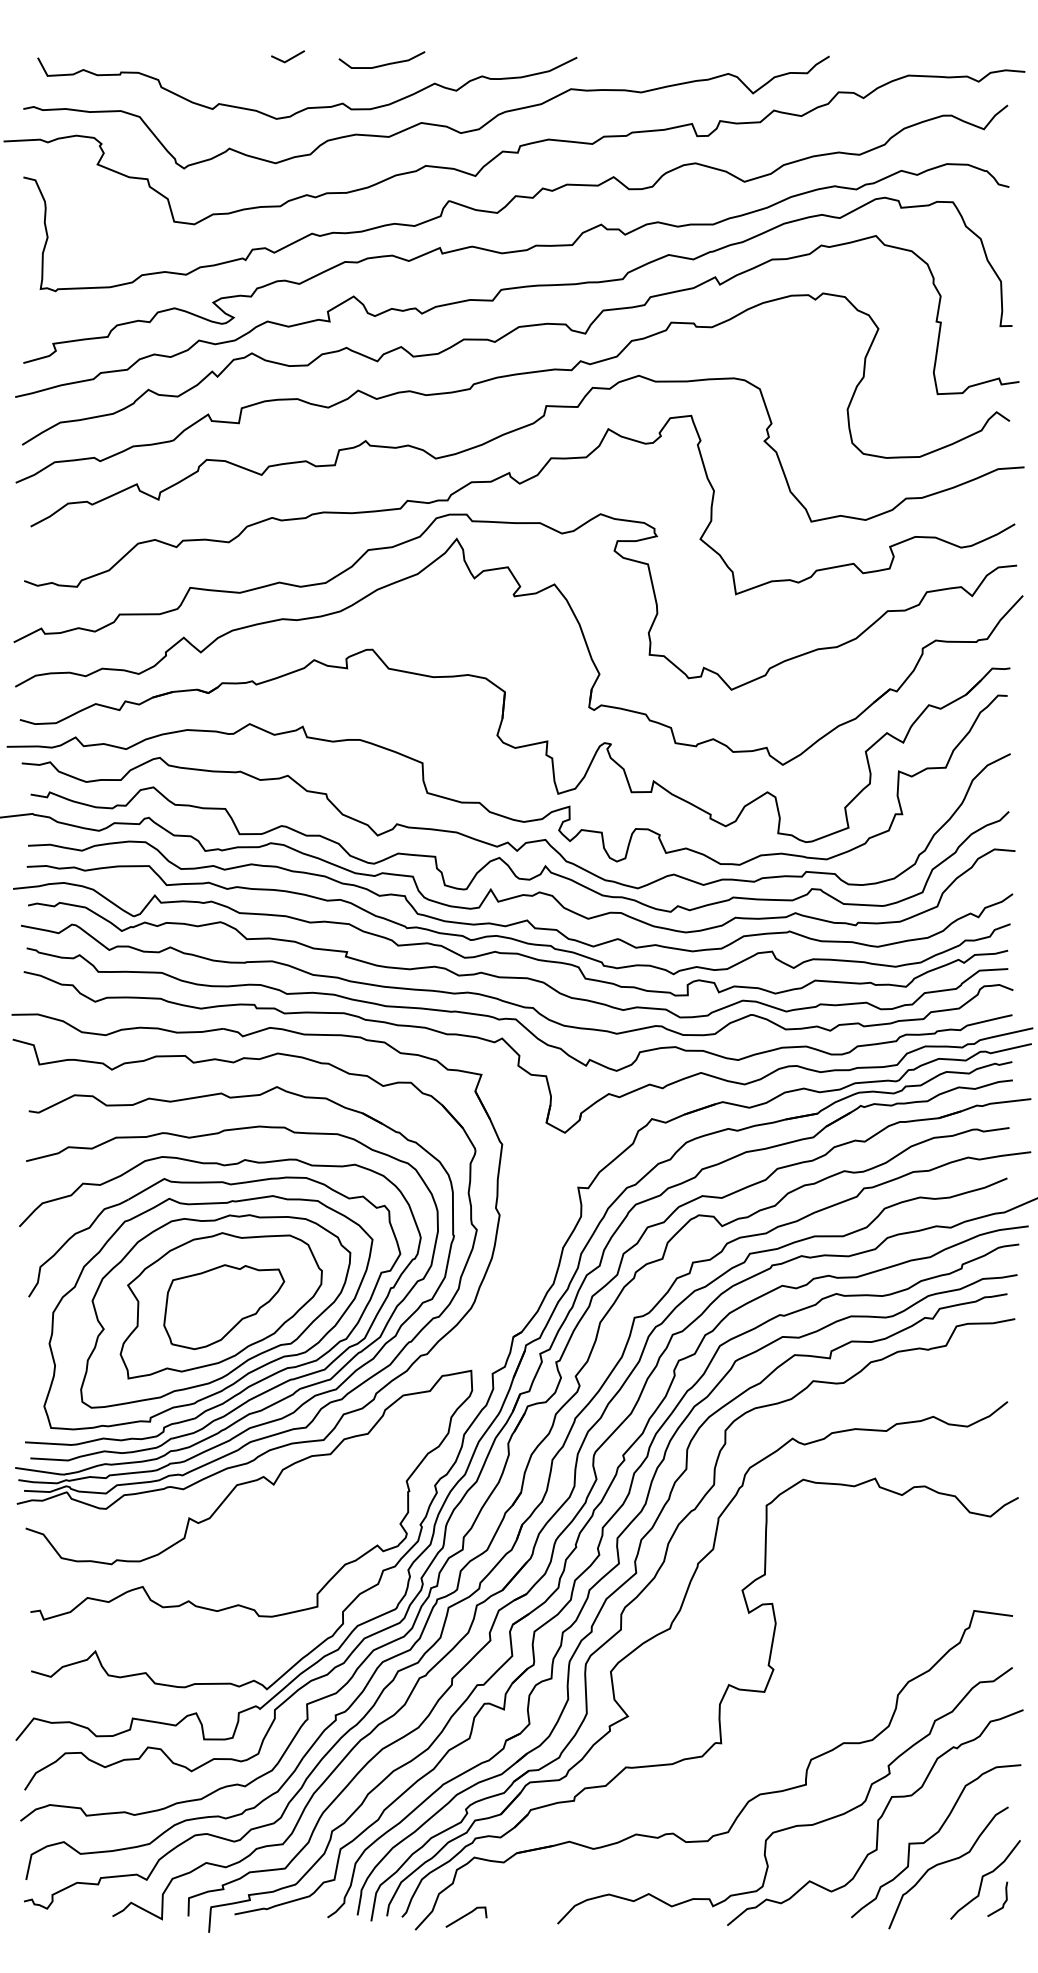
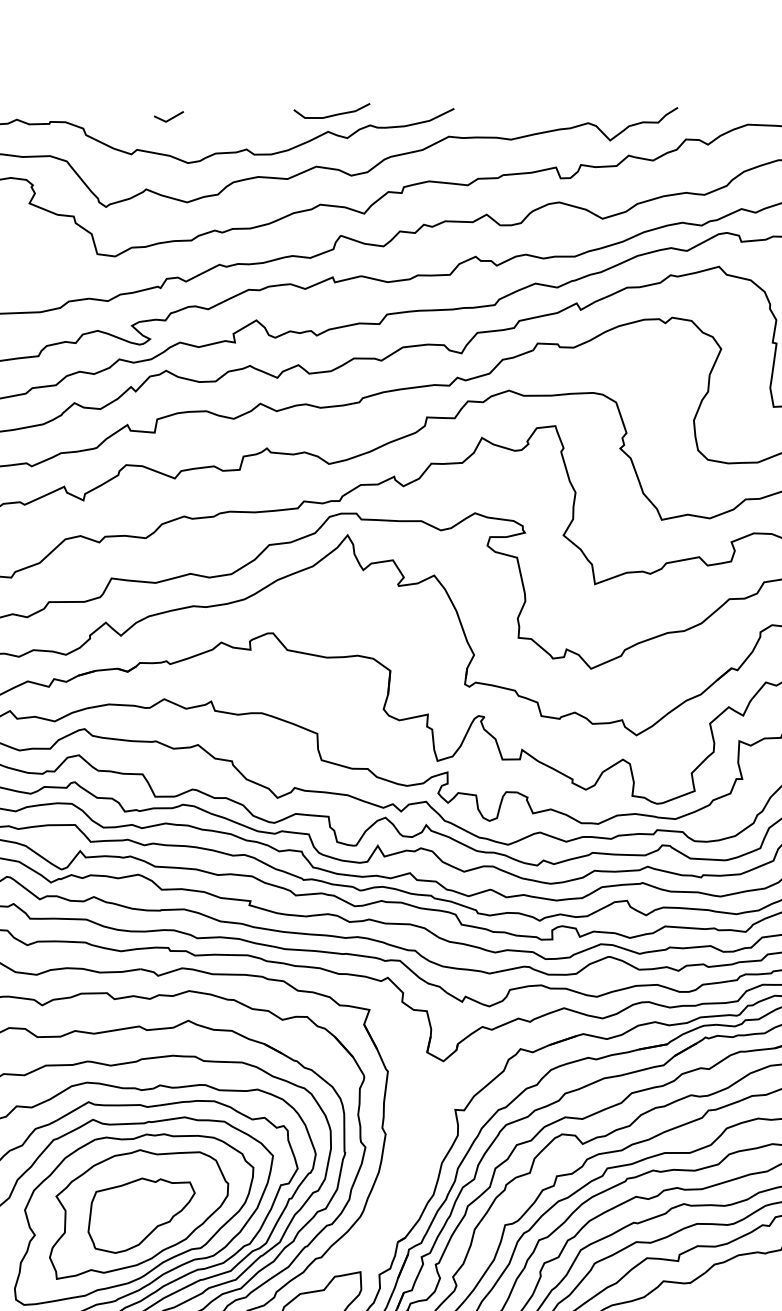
line: (289, 58) -> (170, 118), moved
curve: (381, 64) -> (331, 114), moved

